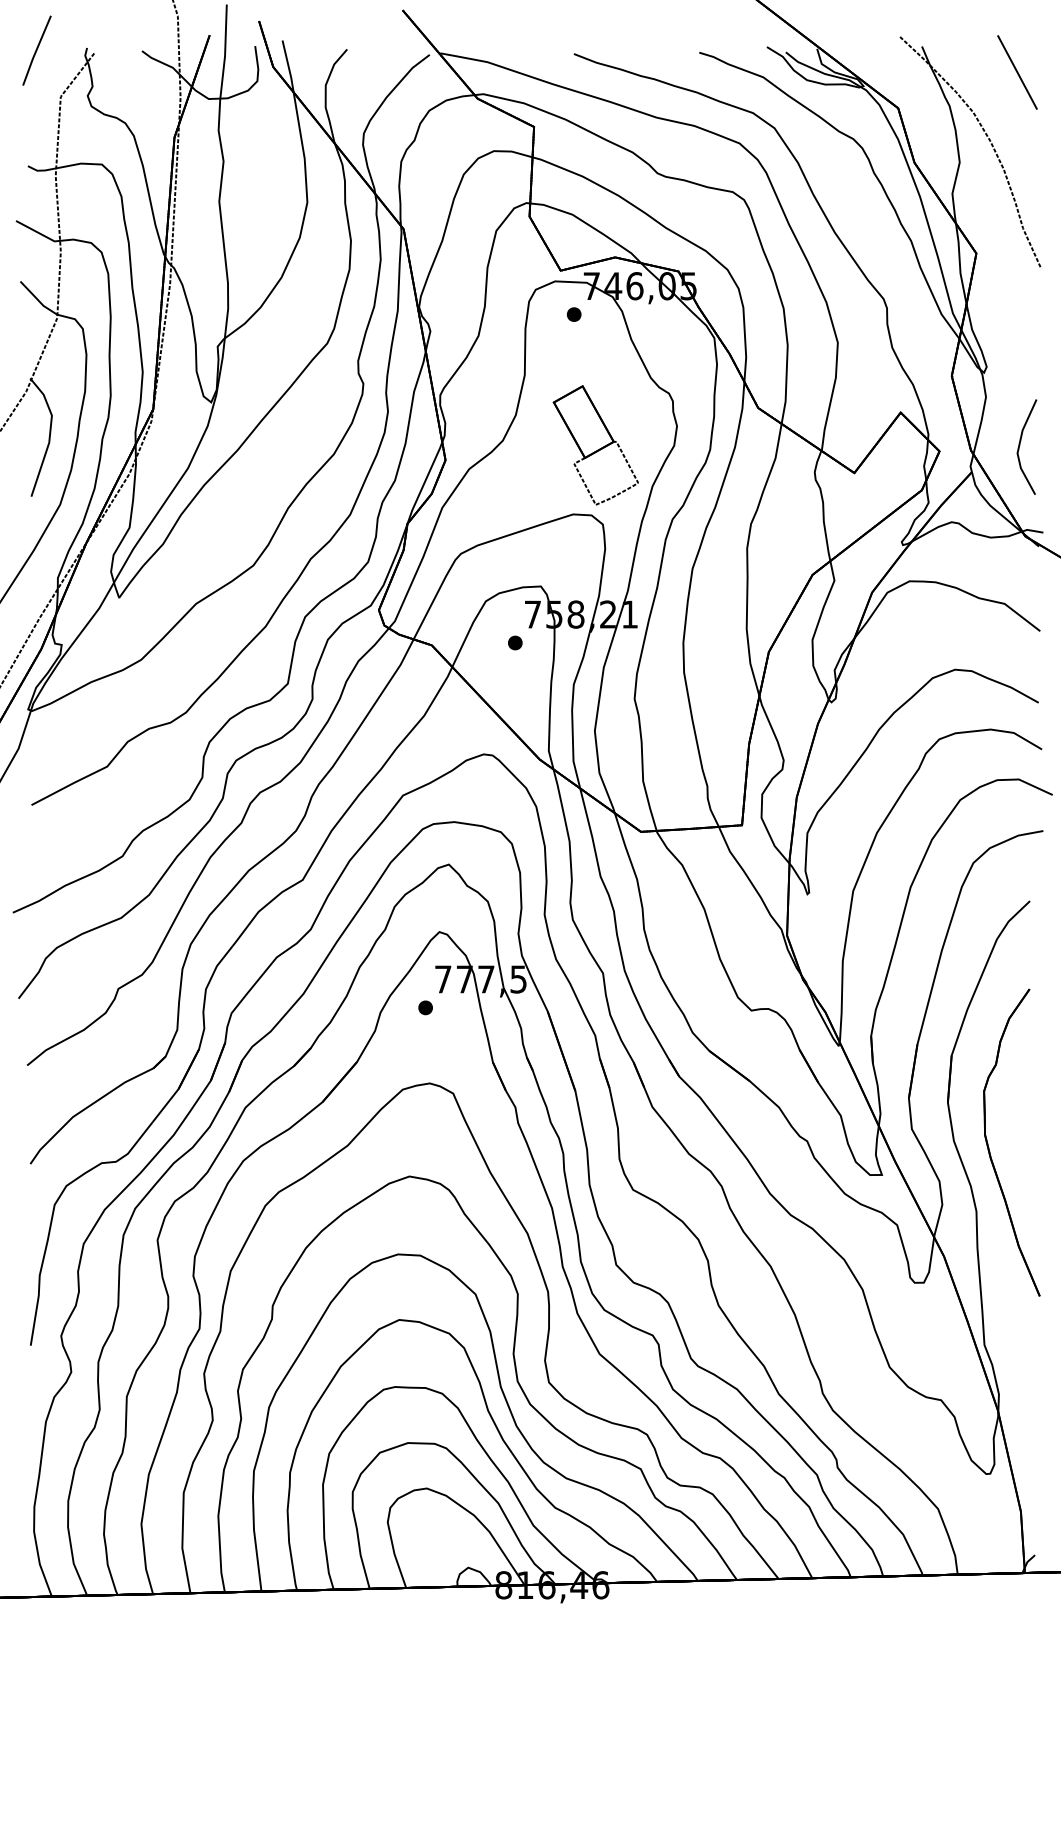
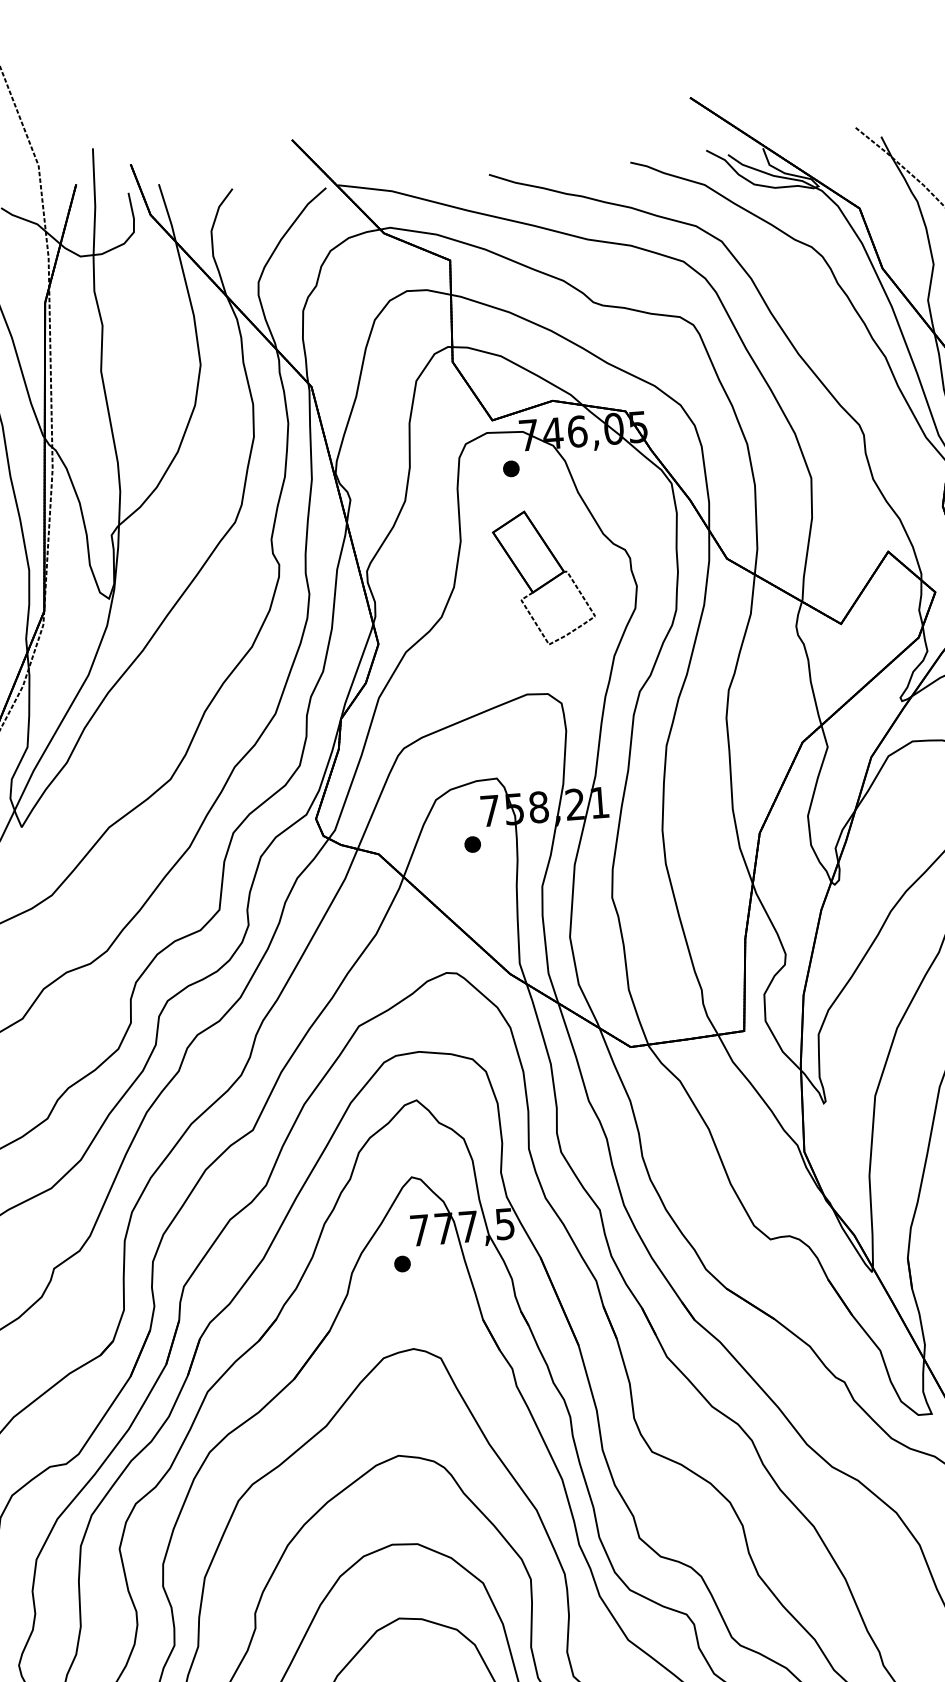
part: (595, 445) -> (543, 577), moved

